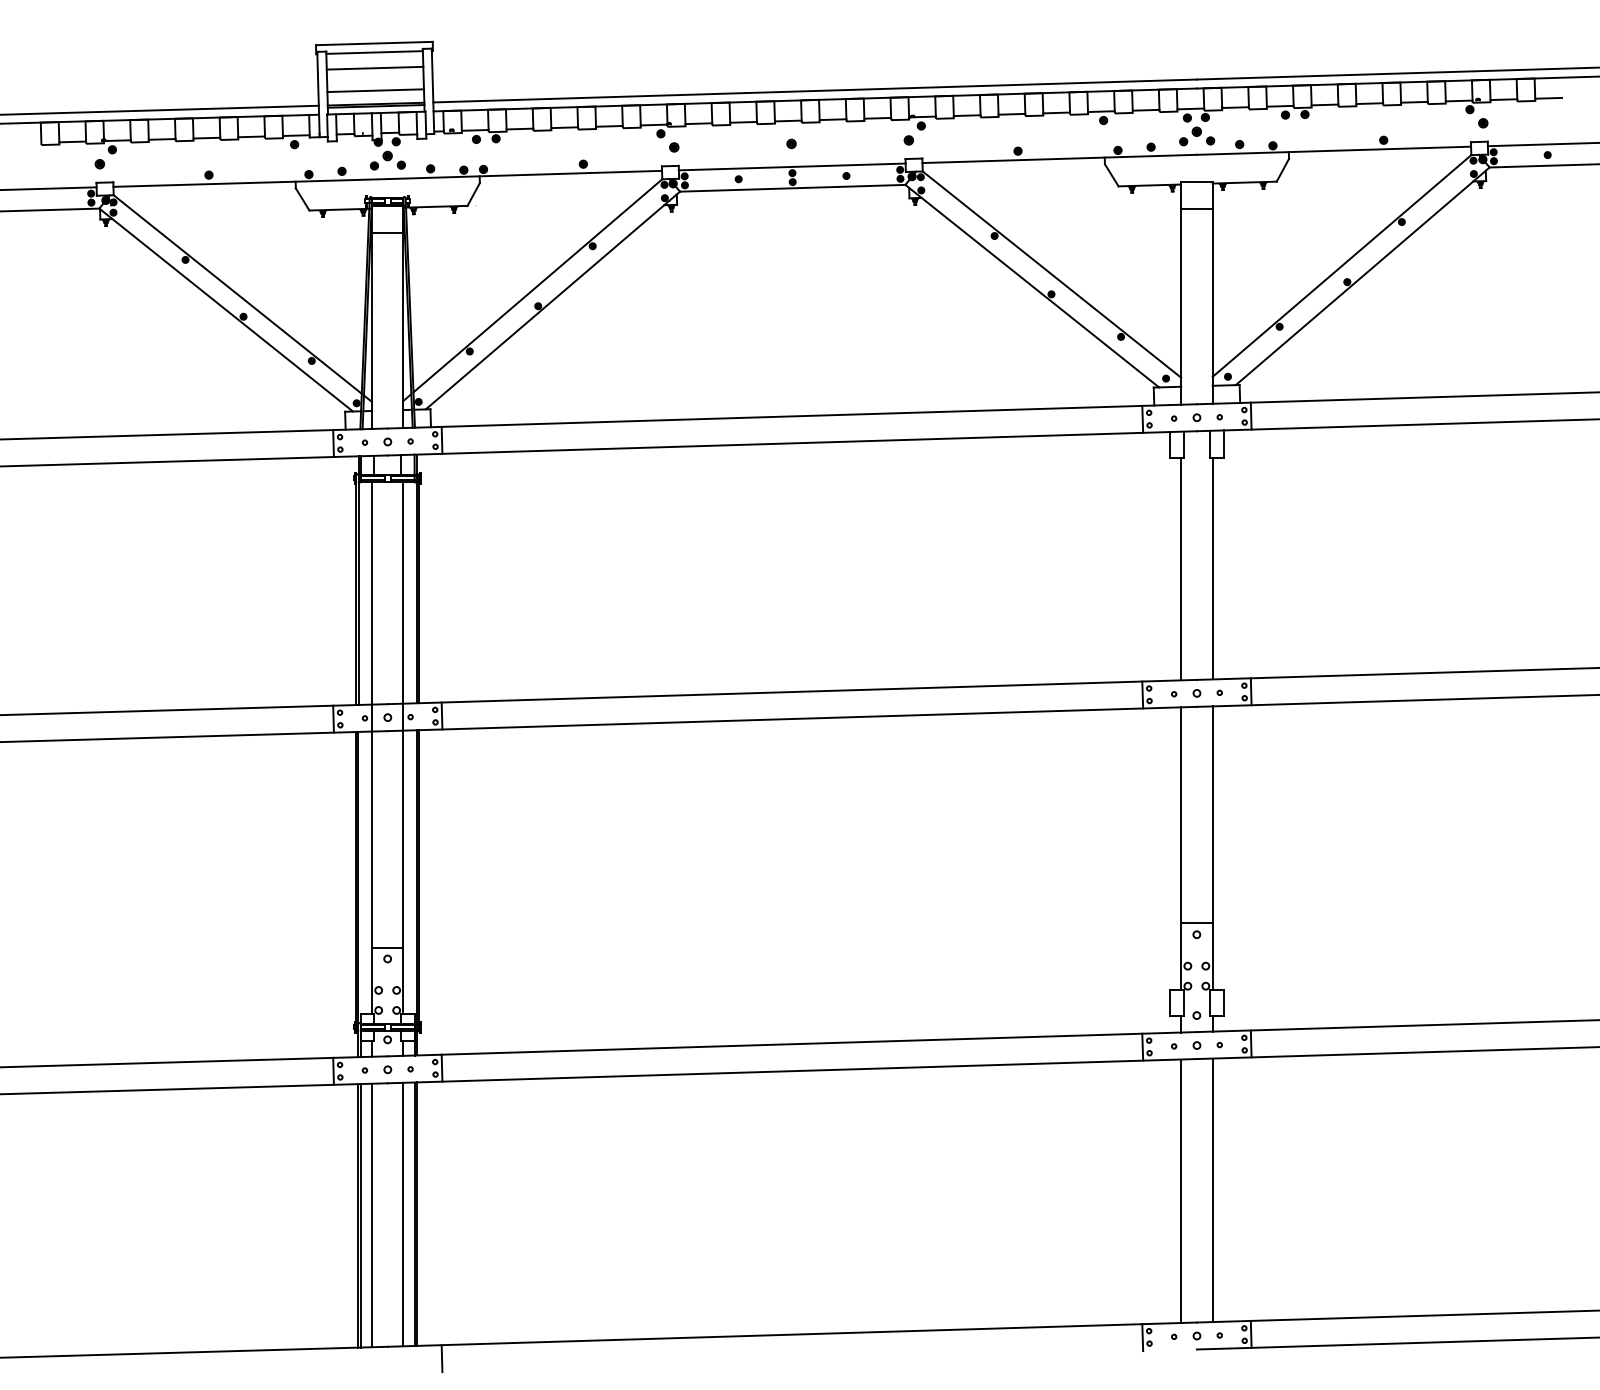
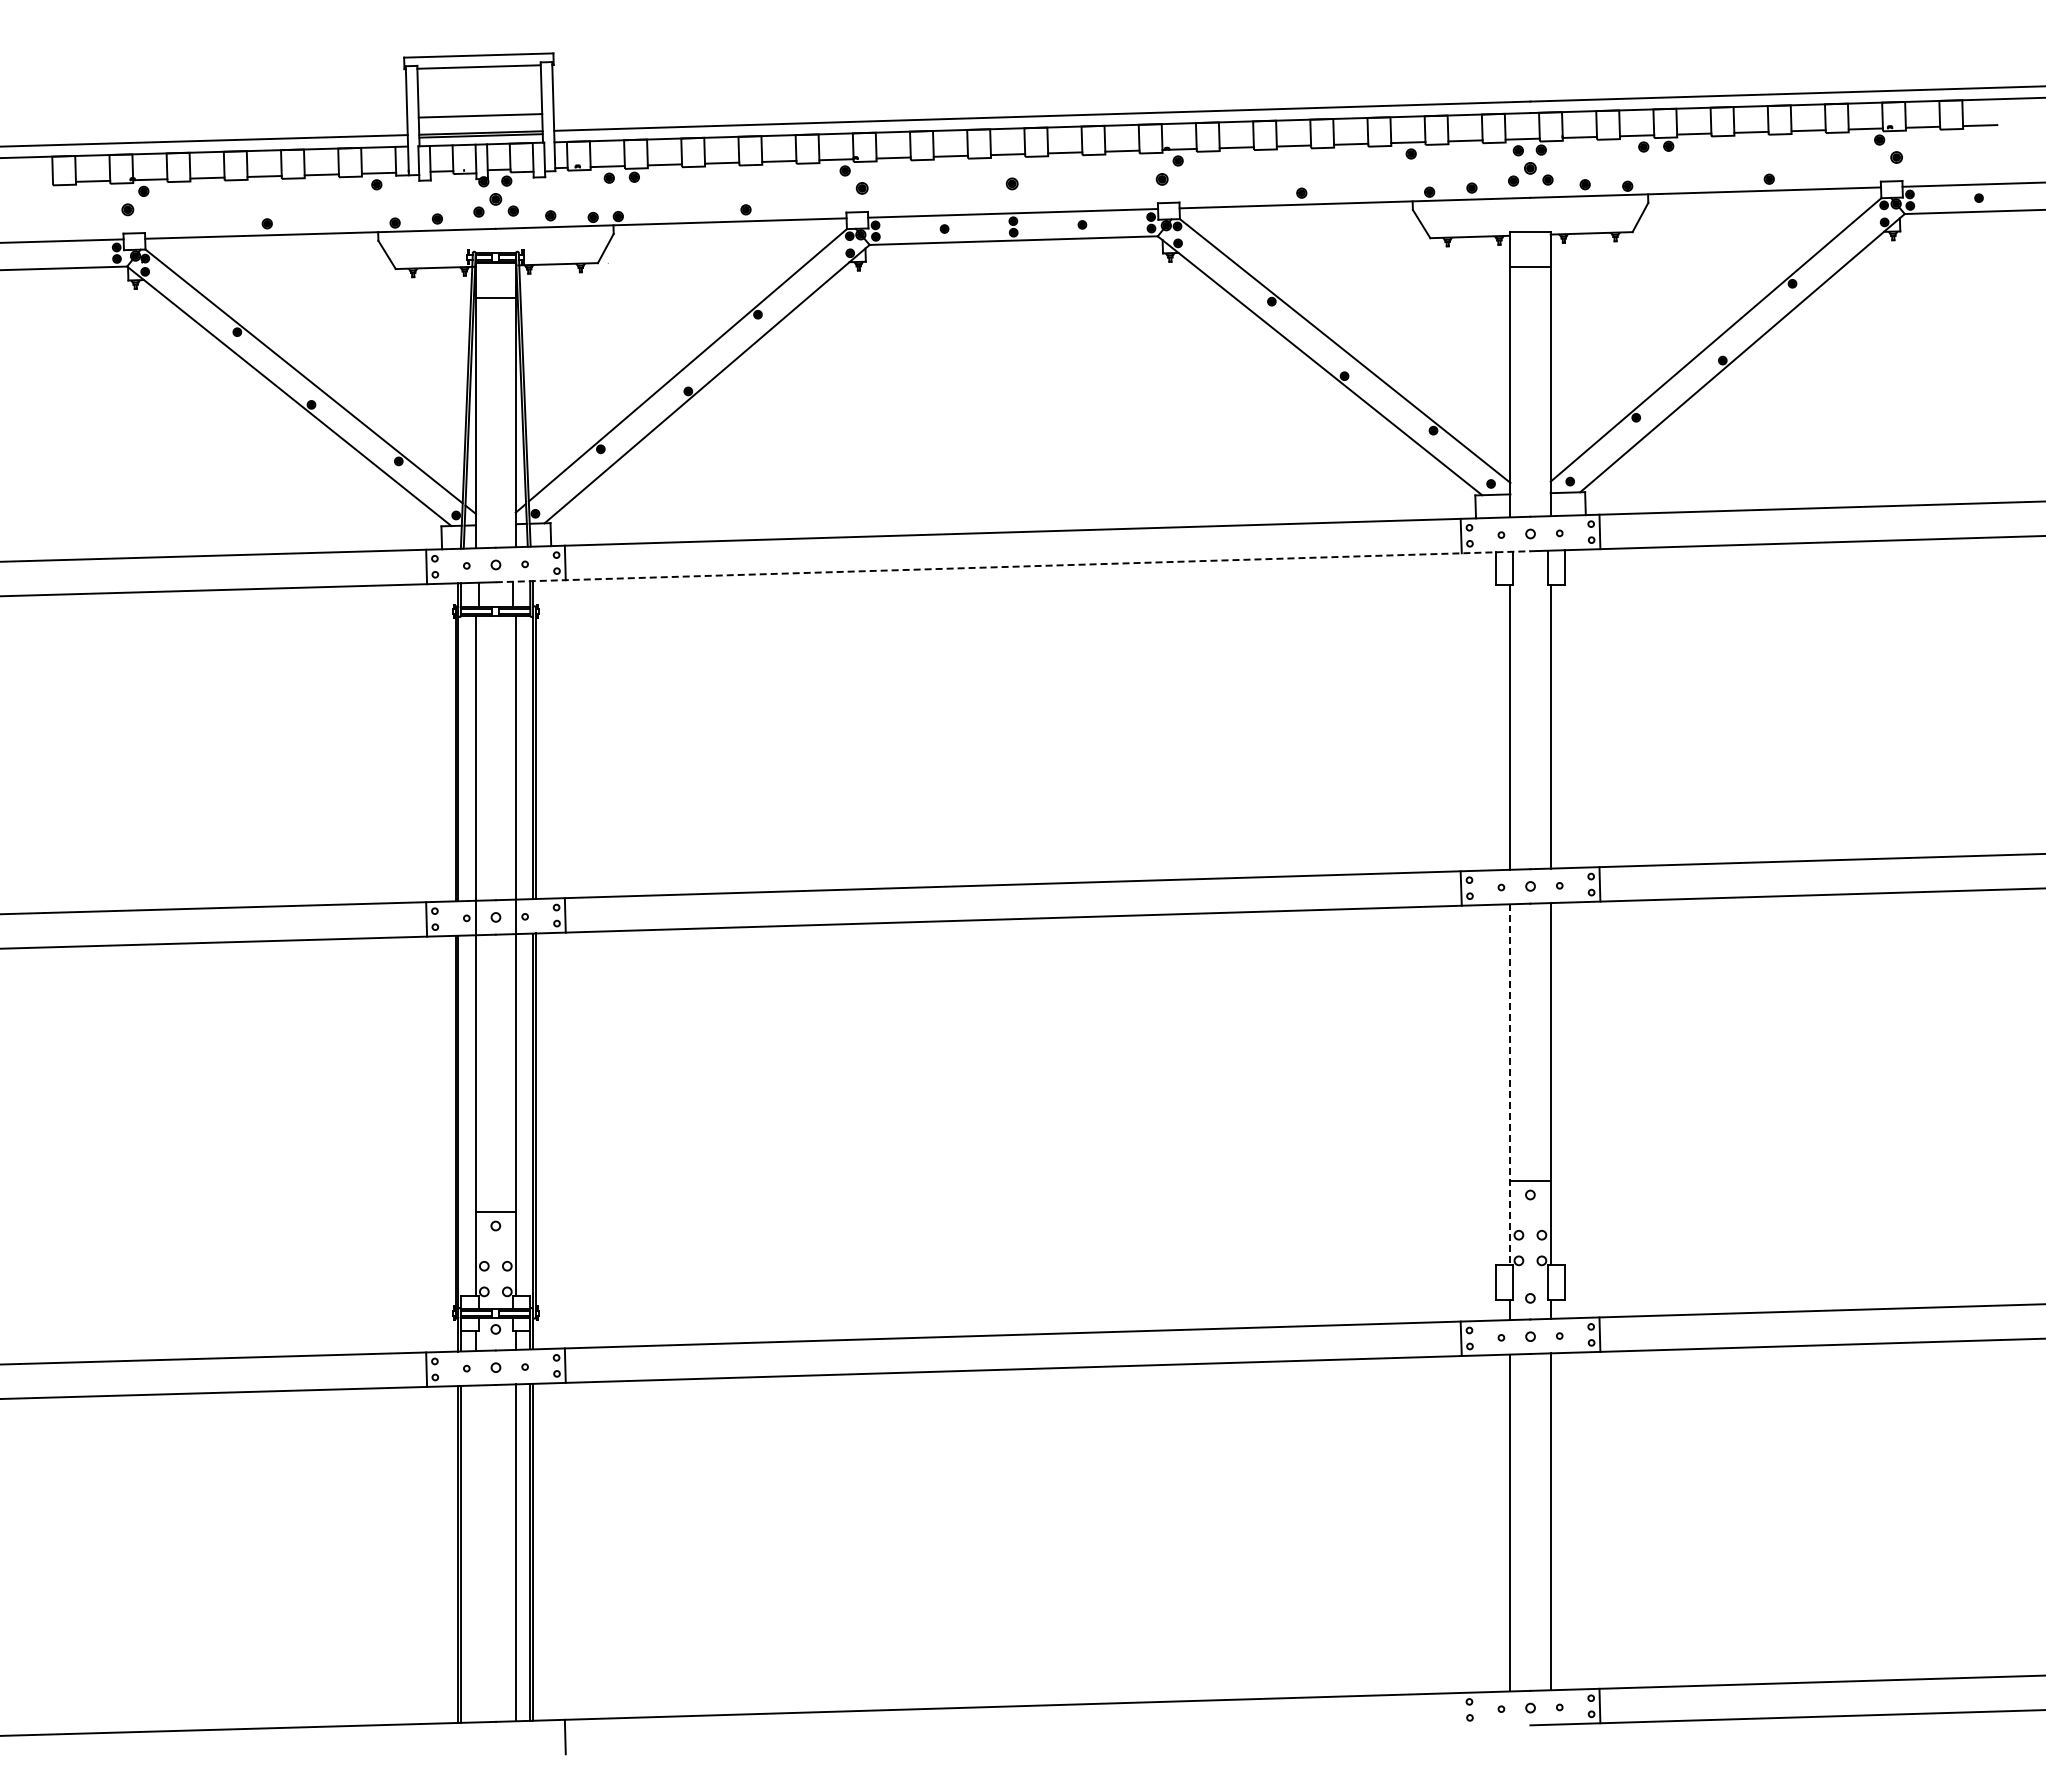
line: (374, 67) -> (479, 86), removed
line: (792, 443) -> (1013, 566), solid -> dashed
line: (1181, 849) -> (1510, 1085), solid -> dashed
line: (371, 1215) -> (475, 1553), removed
line: (1142, 1337) -> (1460, 1709), removed

